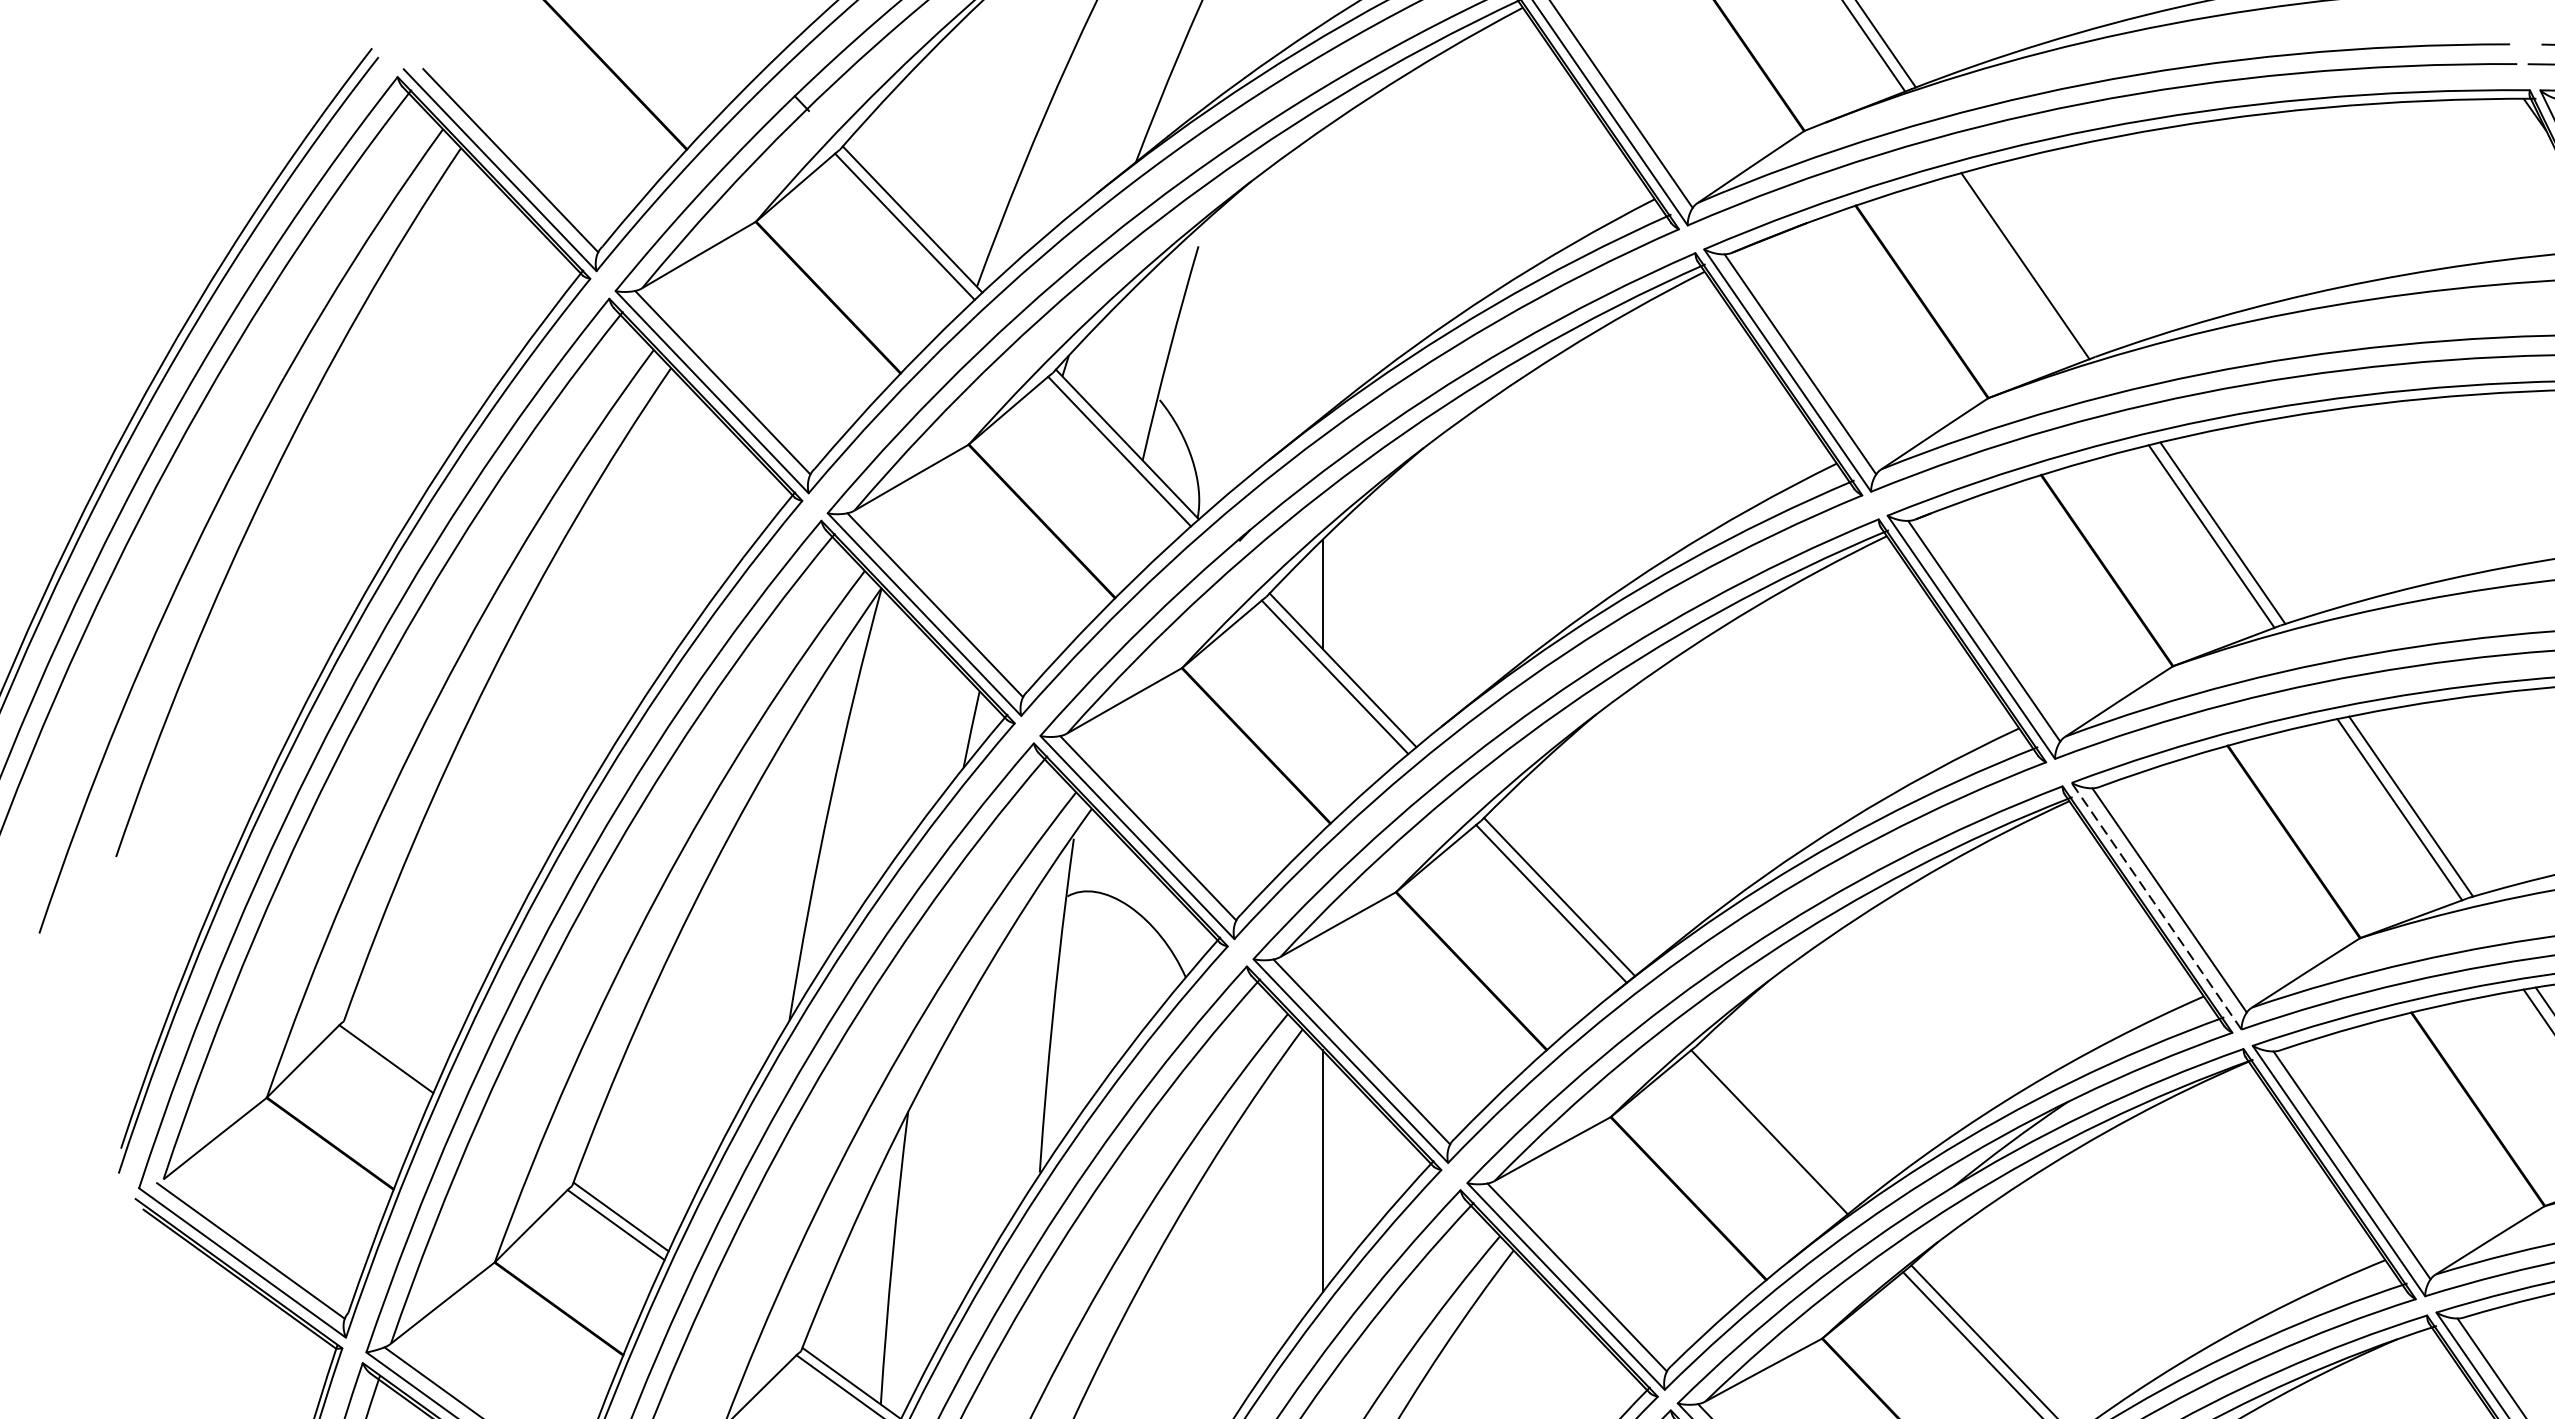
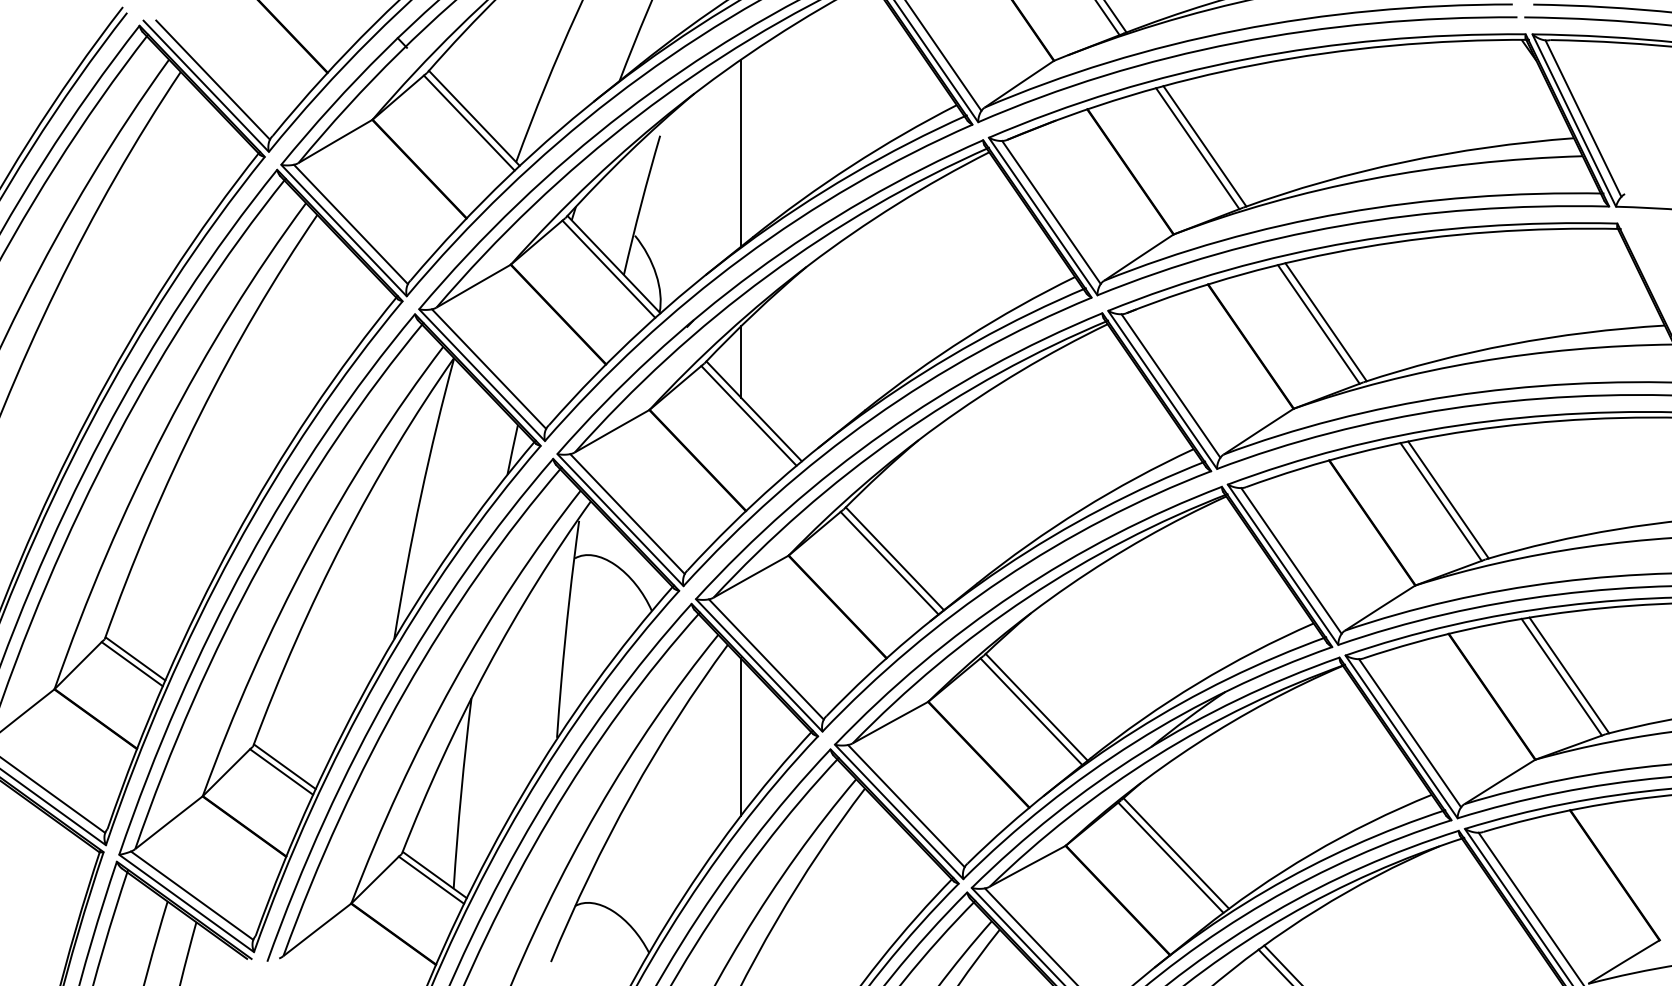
line: (2035, 262) -> (1204, 146), added
line: (1322, 272) -> (740, 152), added
line: (2155, 905) -> (1282, 564), dashed -> solid
line: (391, 1050) -> (135, 658), added
line: (1777, 1124) -> (1036, 706), added

